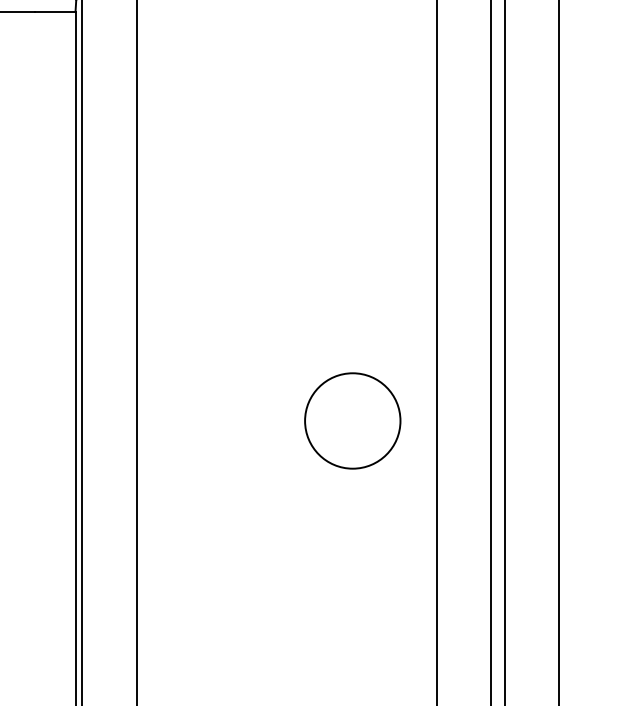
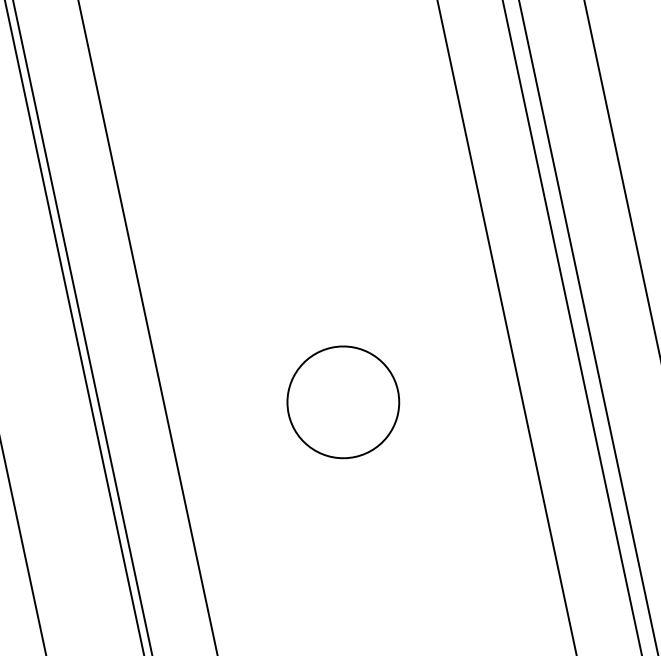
circle: (352, 420) -> (342, 401), moved

